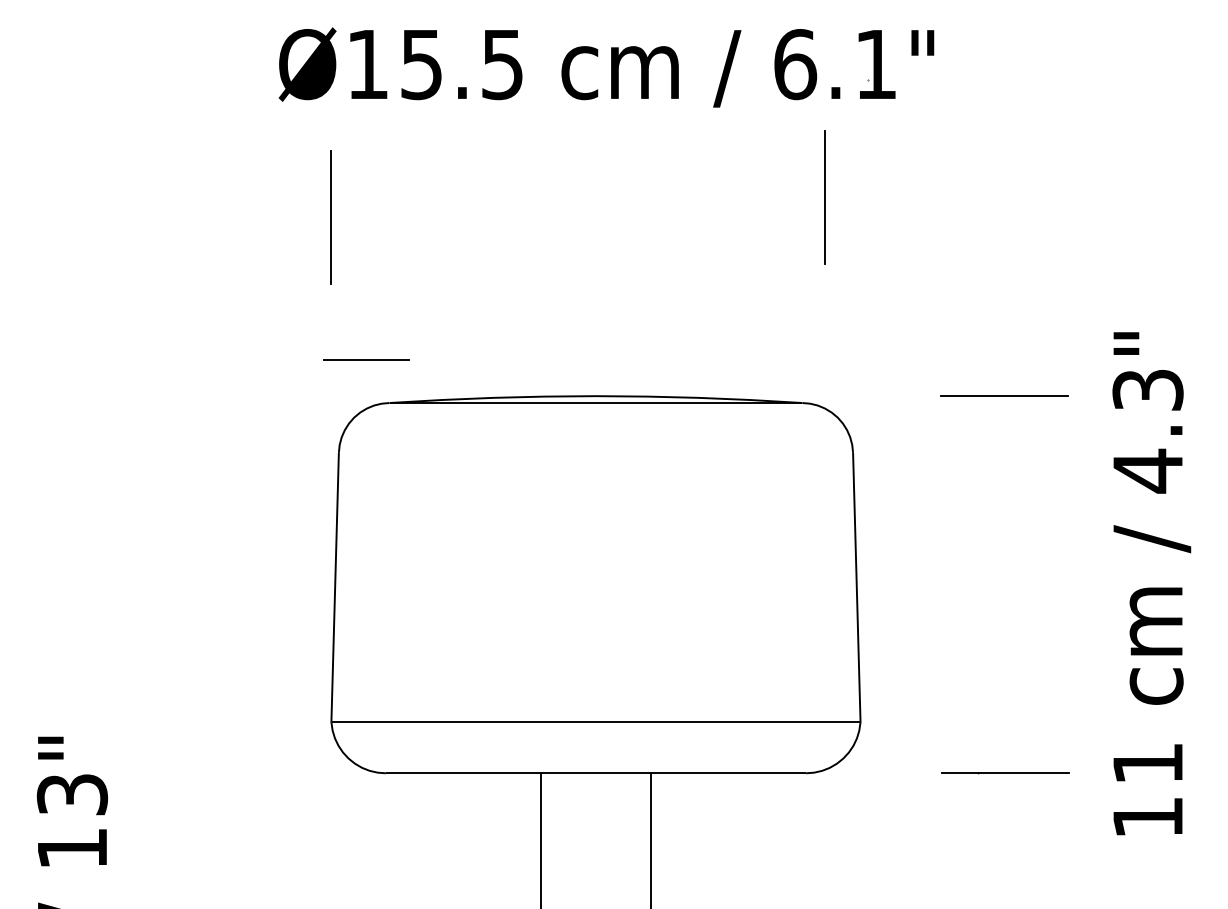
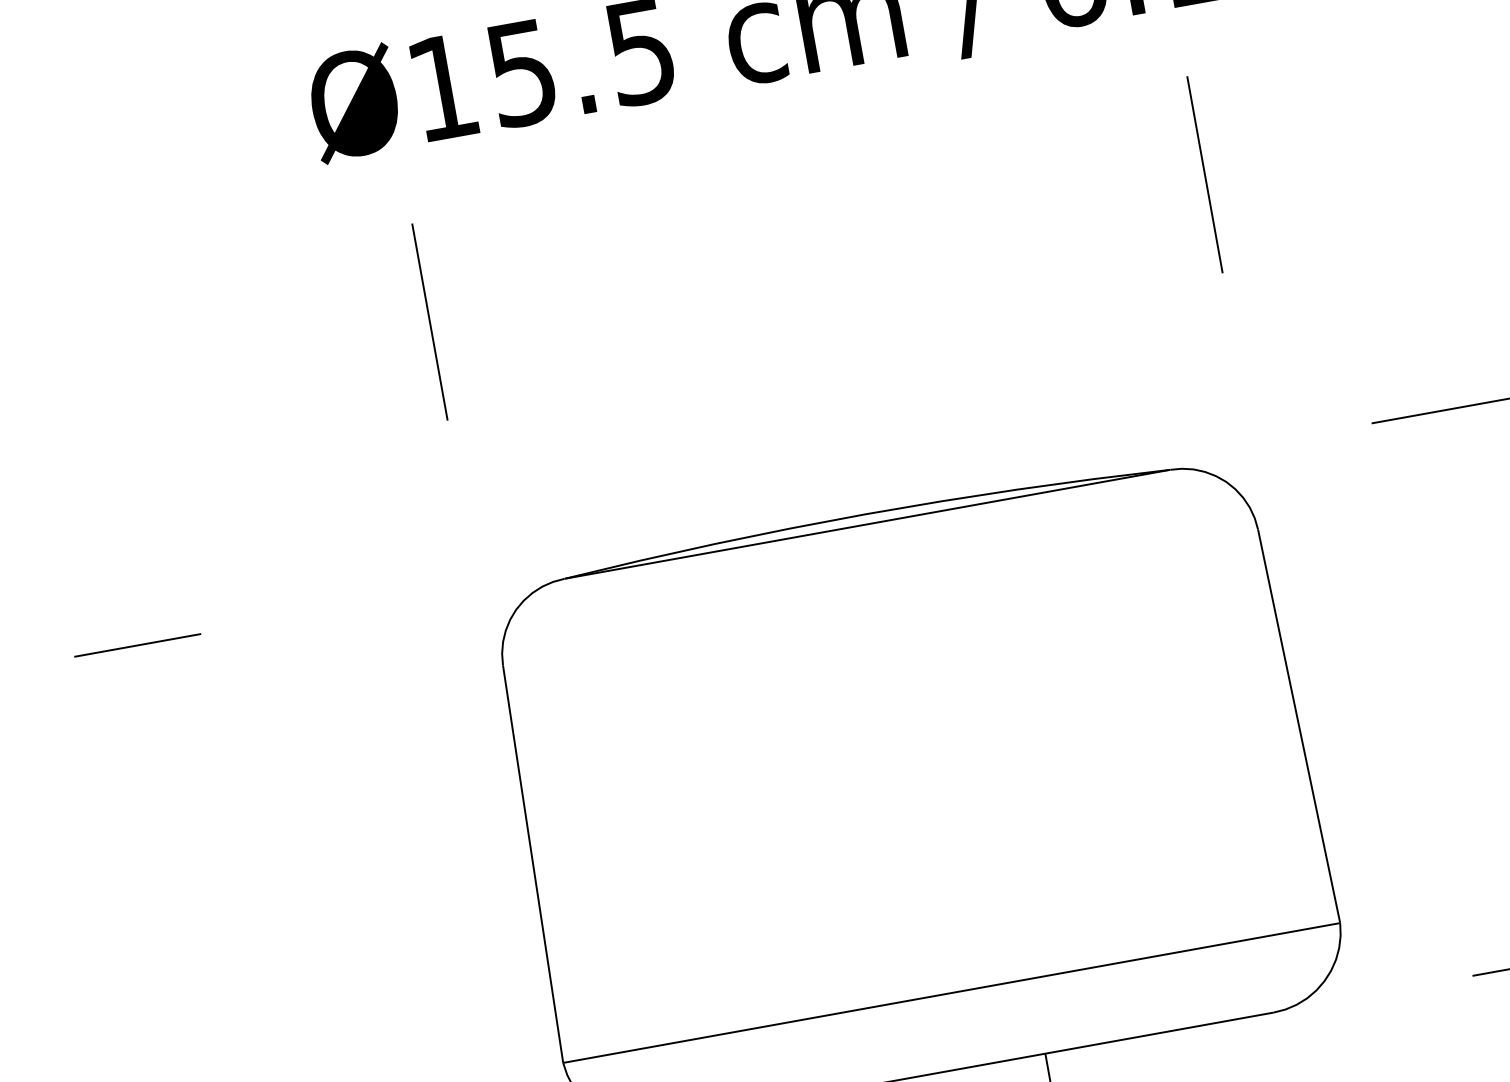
line: (824, 197) -> (1204, 174), moved
line: (366, 359) -> (137, 644), moved

